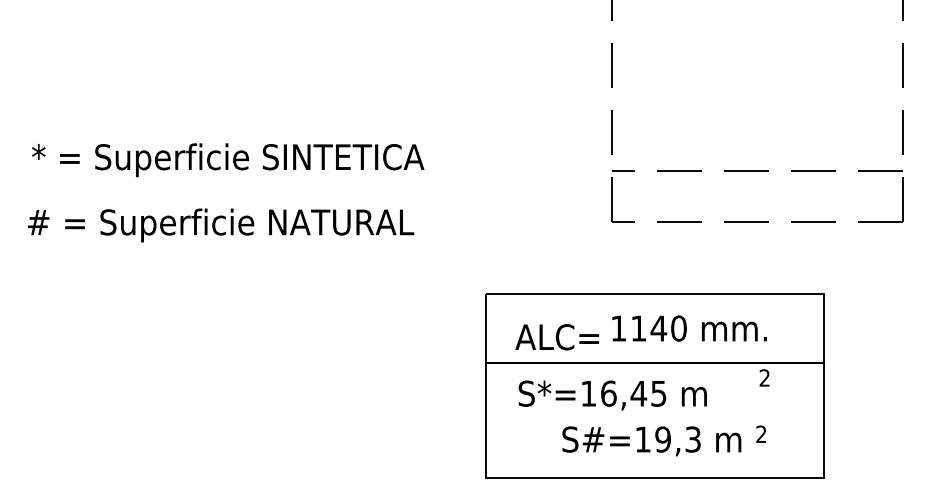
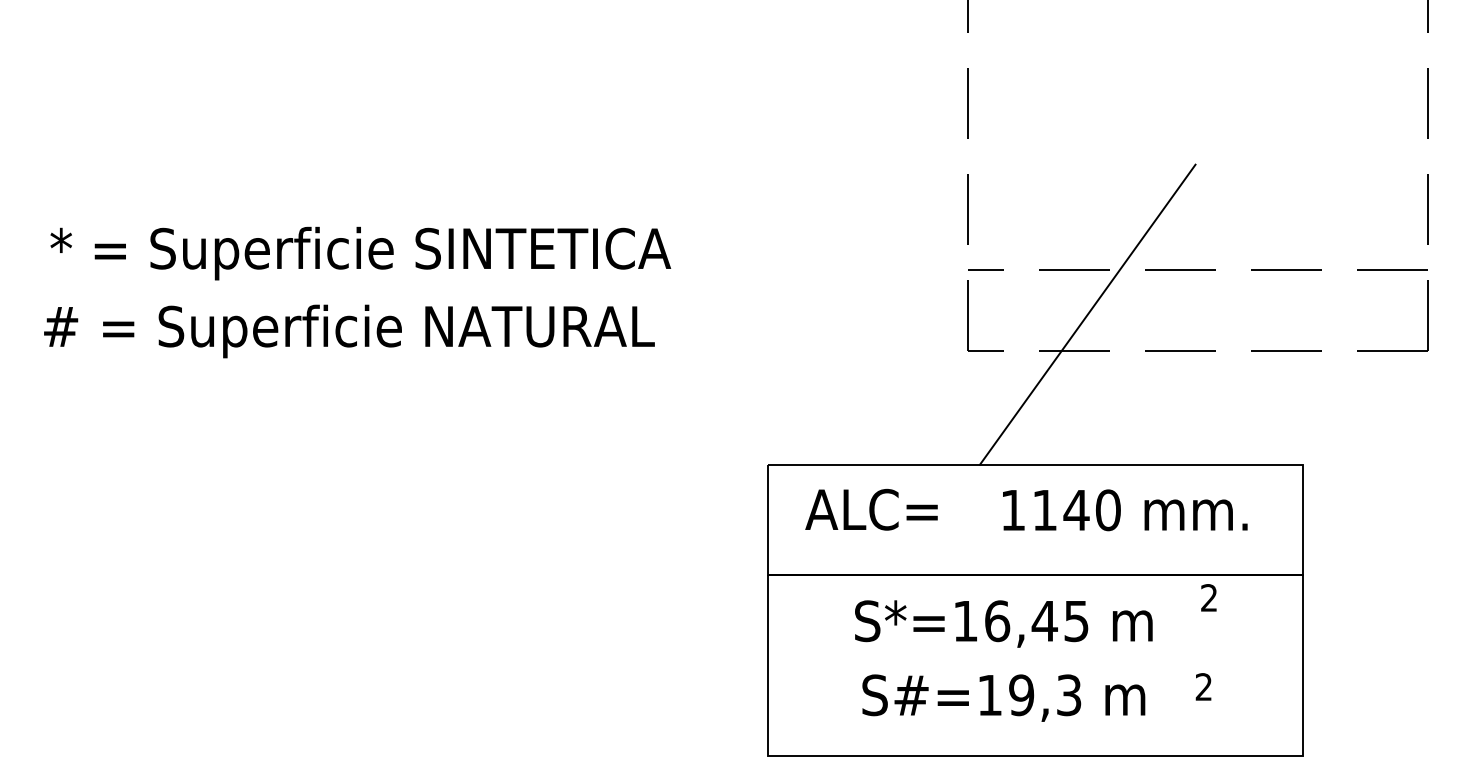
line: (687, 198) -> (1087, 314), added
text: (221, 225) -> (350, 331), moved
text: (689, 328) -> (1124, 510), moved
text: (557, 337) -> (871, 510), moved
text: (612, 395) -> (1003, 624), moved
text: (651, 441) -> (1003, 698), moved

